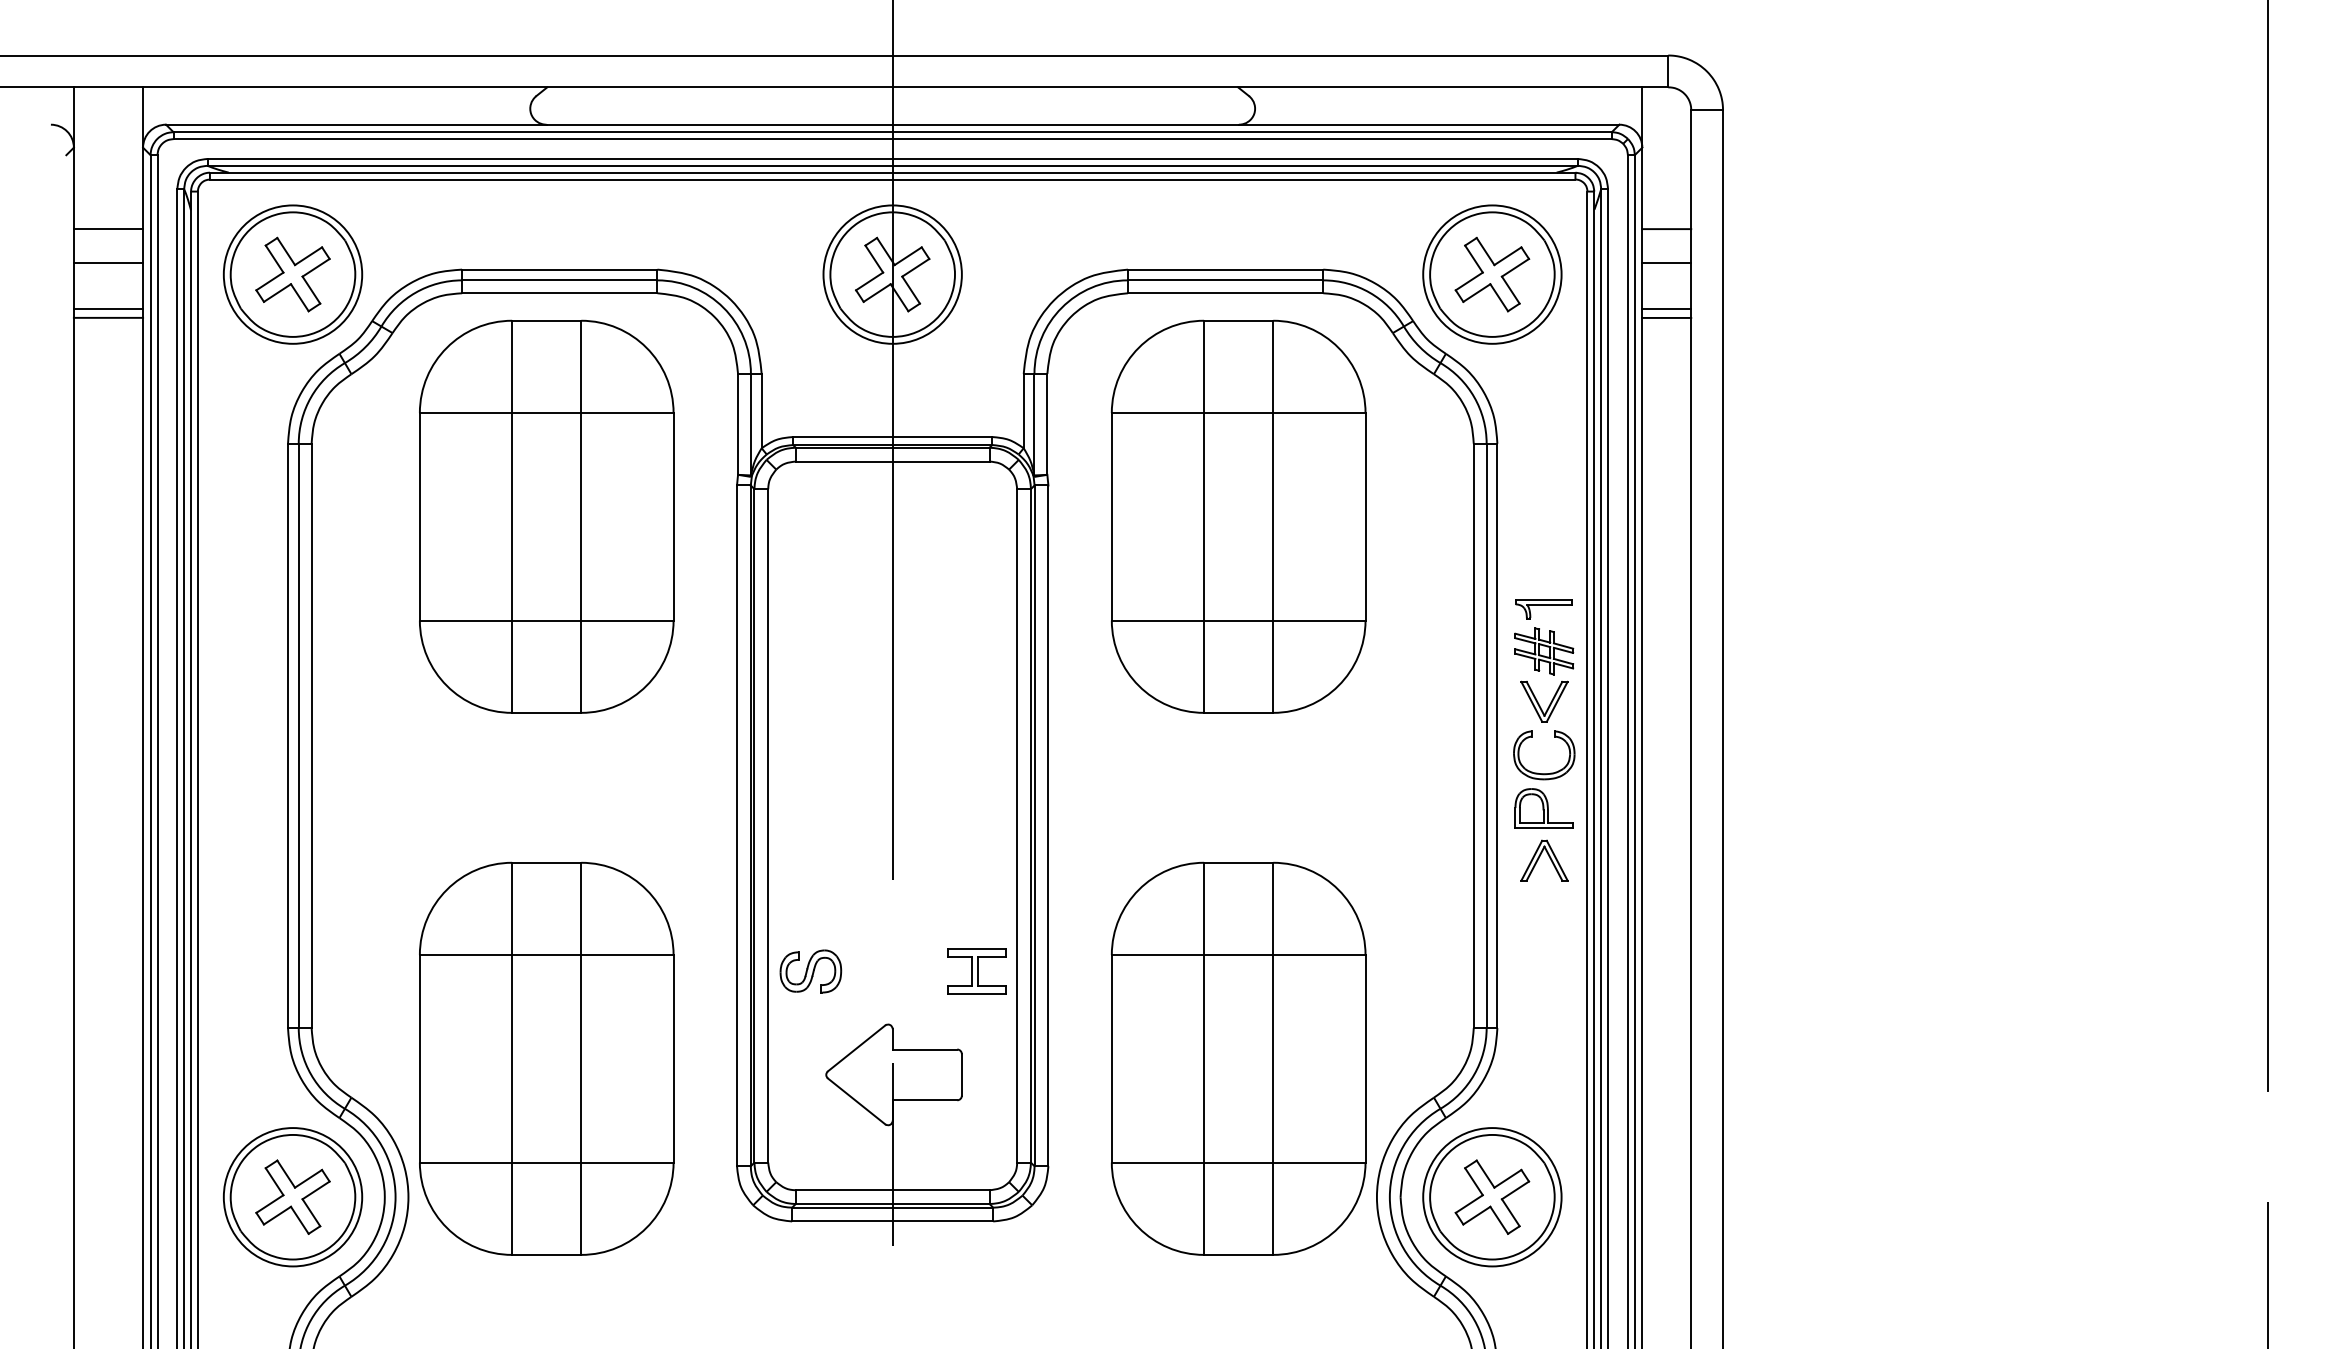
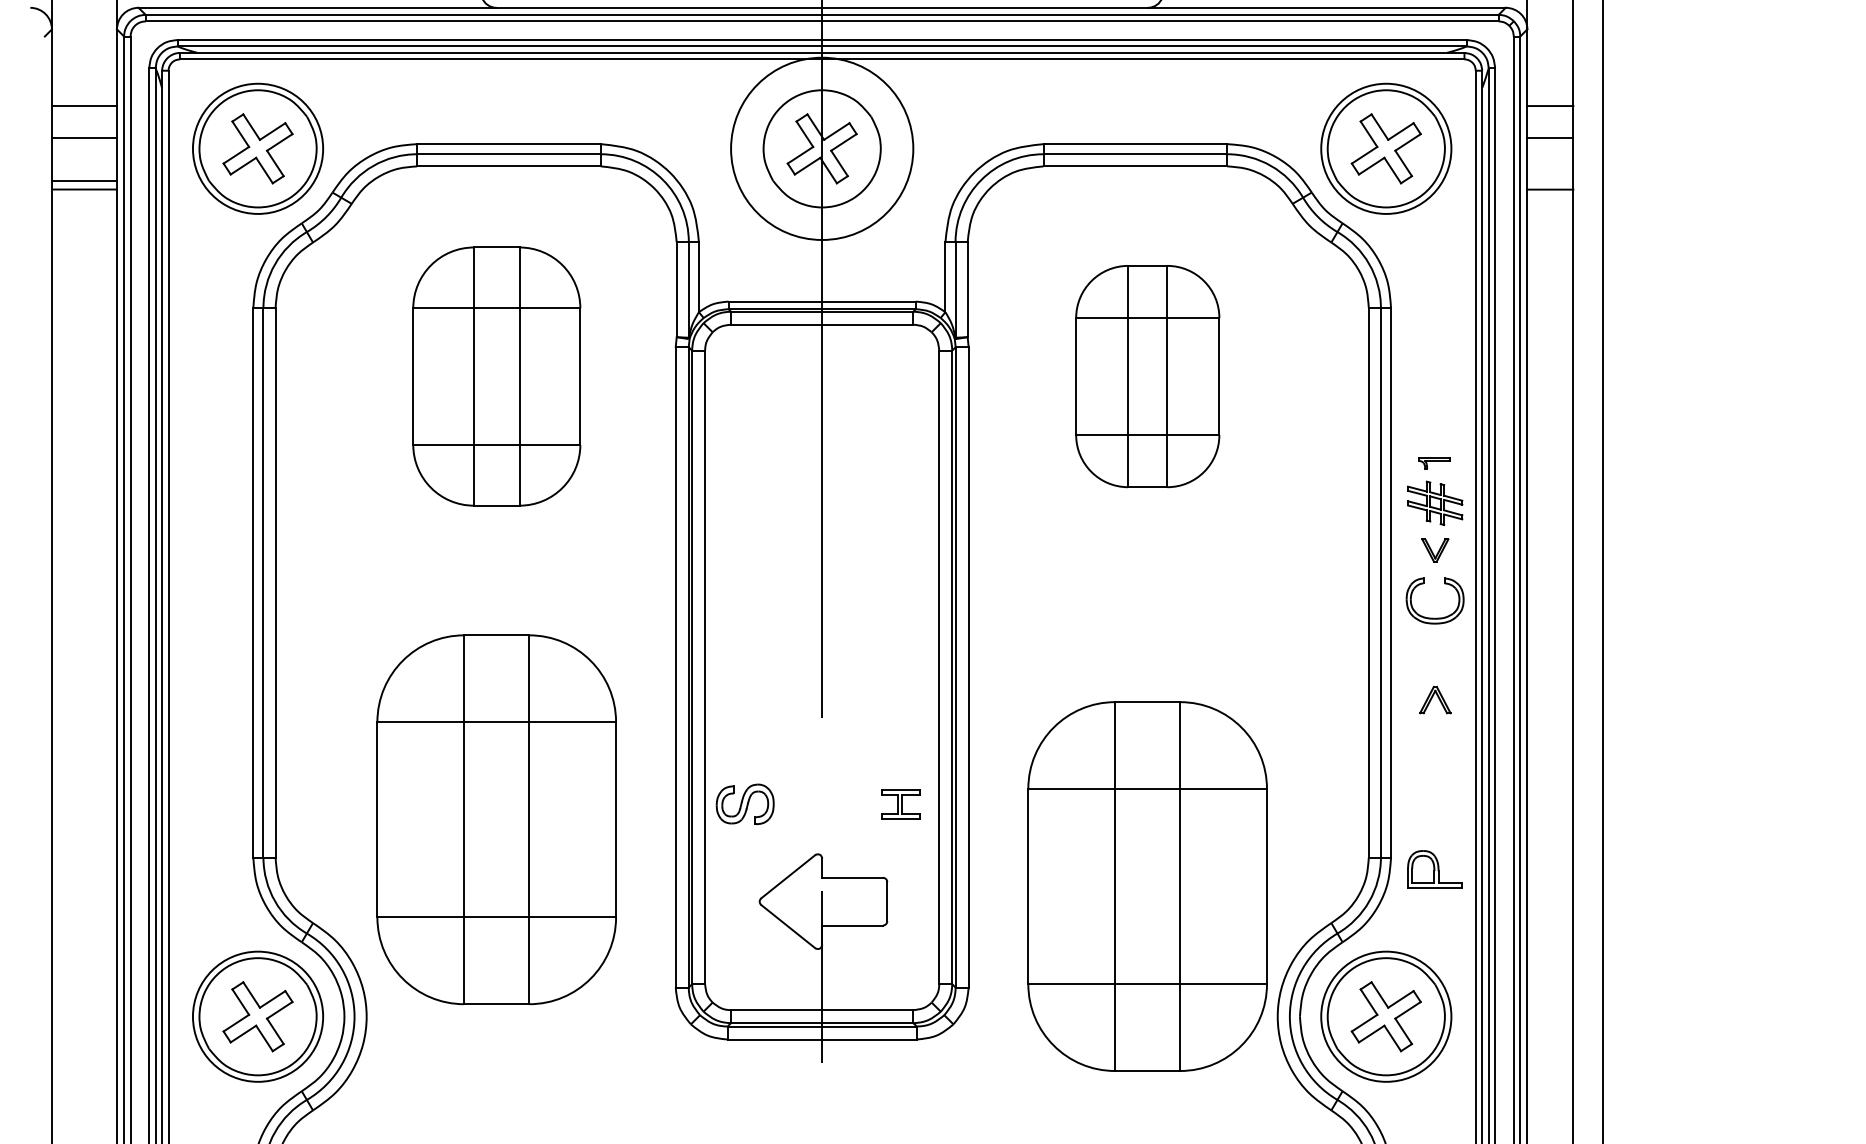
circle: (892, 274) -> (822, 148), size x1.4
line: (1666, 309) -> (1550, 181), removed
part: (546, 516) -> (496, 376), size x0.7
part: (1238, 516) -> (1147, 376), size x0.6
part: (1543, 609) -> (1434, 463), size x0.6
part: (1544, 701) -> (1435, 550), size x0.6
part: (1543, 808) -> (1434, 869), moved
part: (1544, 860) -> (1435, 699), size x0.7
part: (976, 971) -> (901, 804), size x0.7
part: (546, 1058) -> (496, 819), moved

